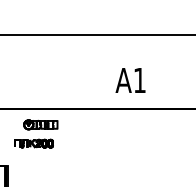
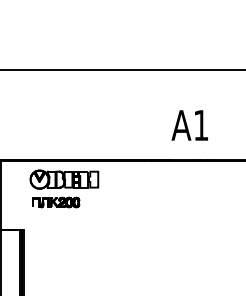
text: (130, 80) -> (189, 125), moved
part: (40, 124) -> (64, 179), size x1.67

